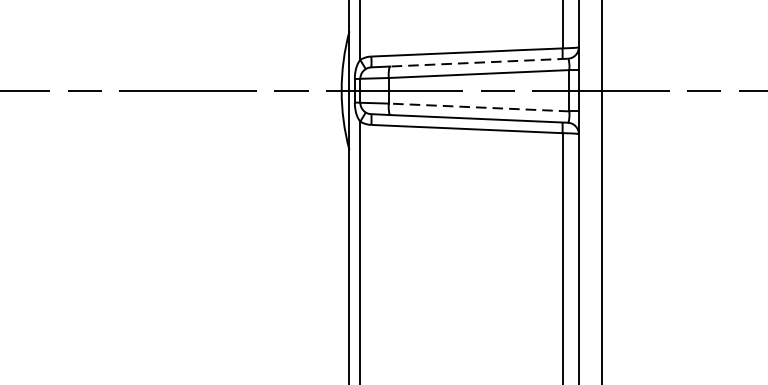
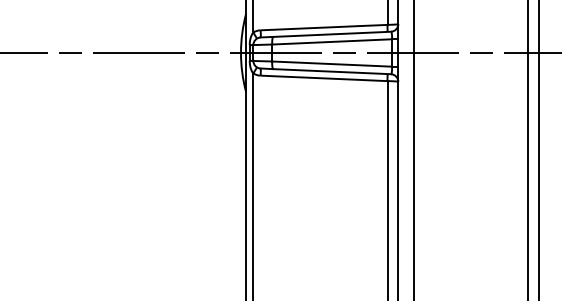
line: (479, 62) -> (332, 34), dashed -> solid
line: (479, 108) -> (332, 64), dashed -> solid

